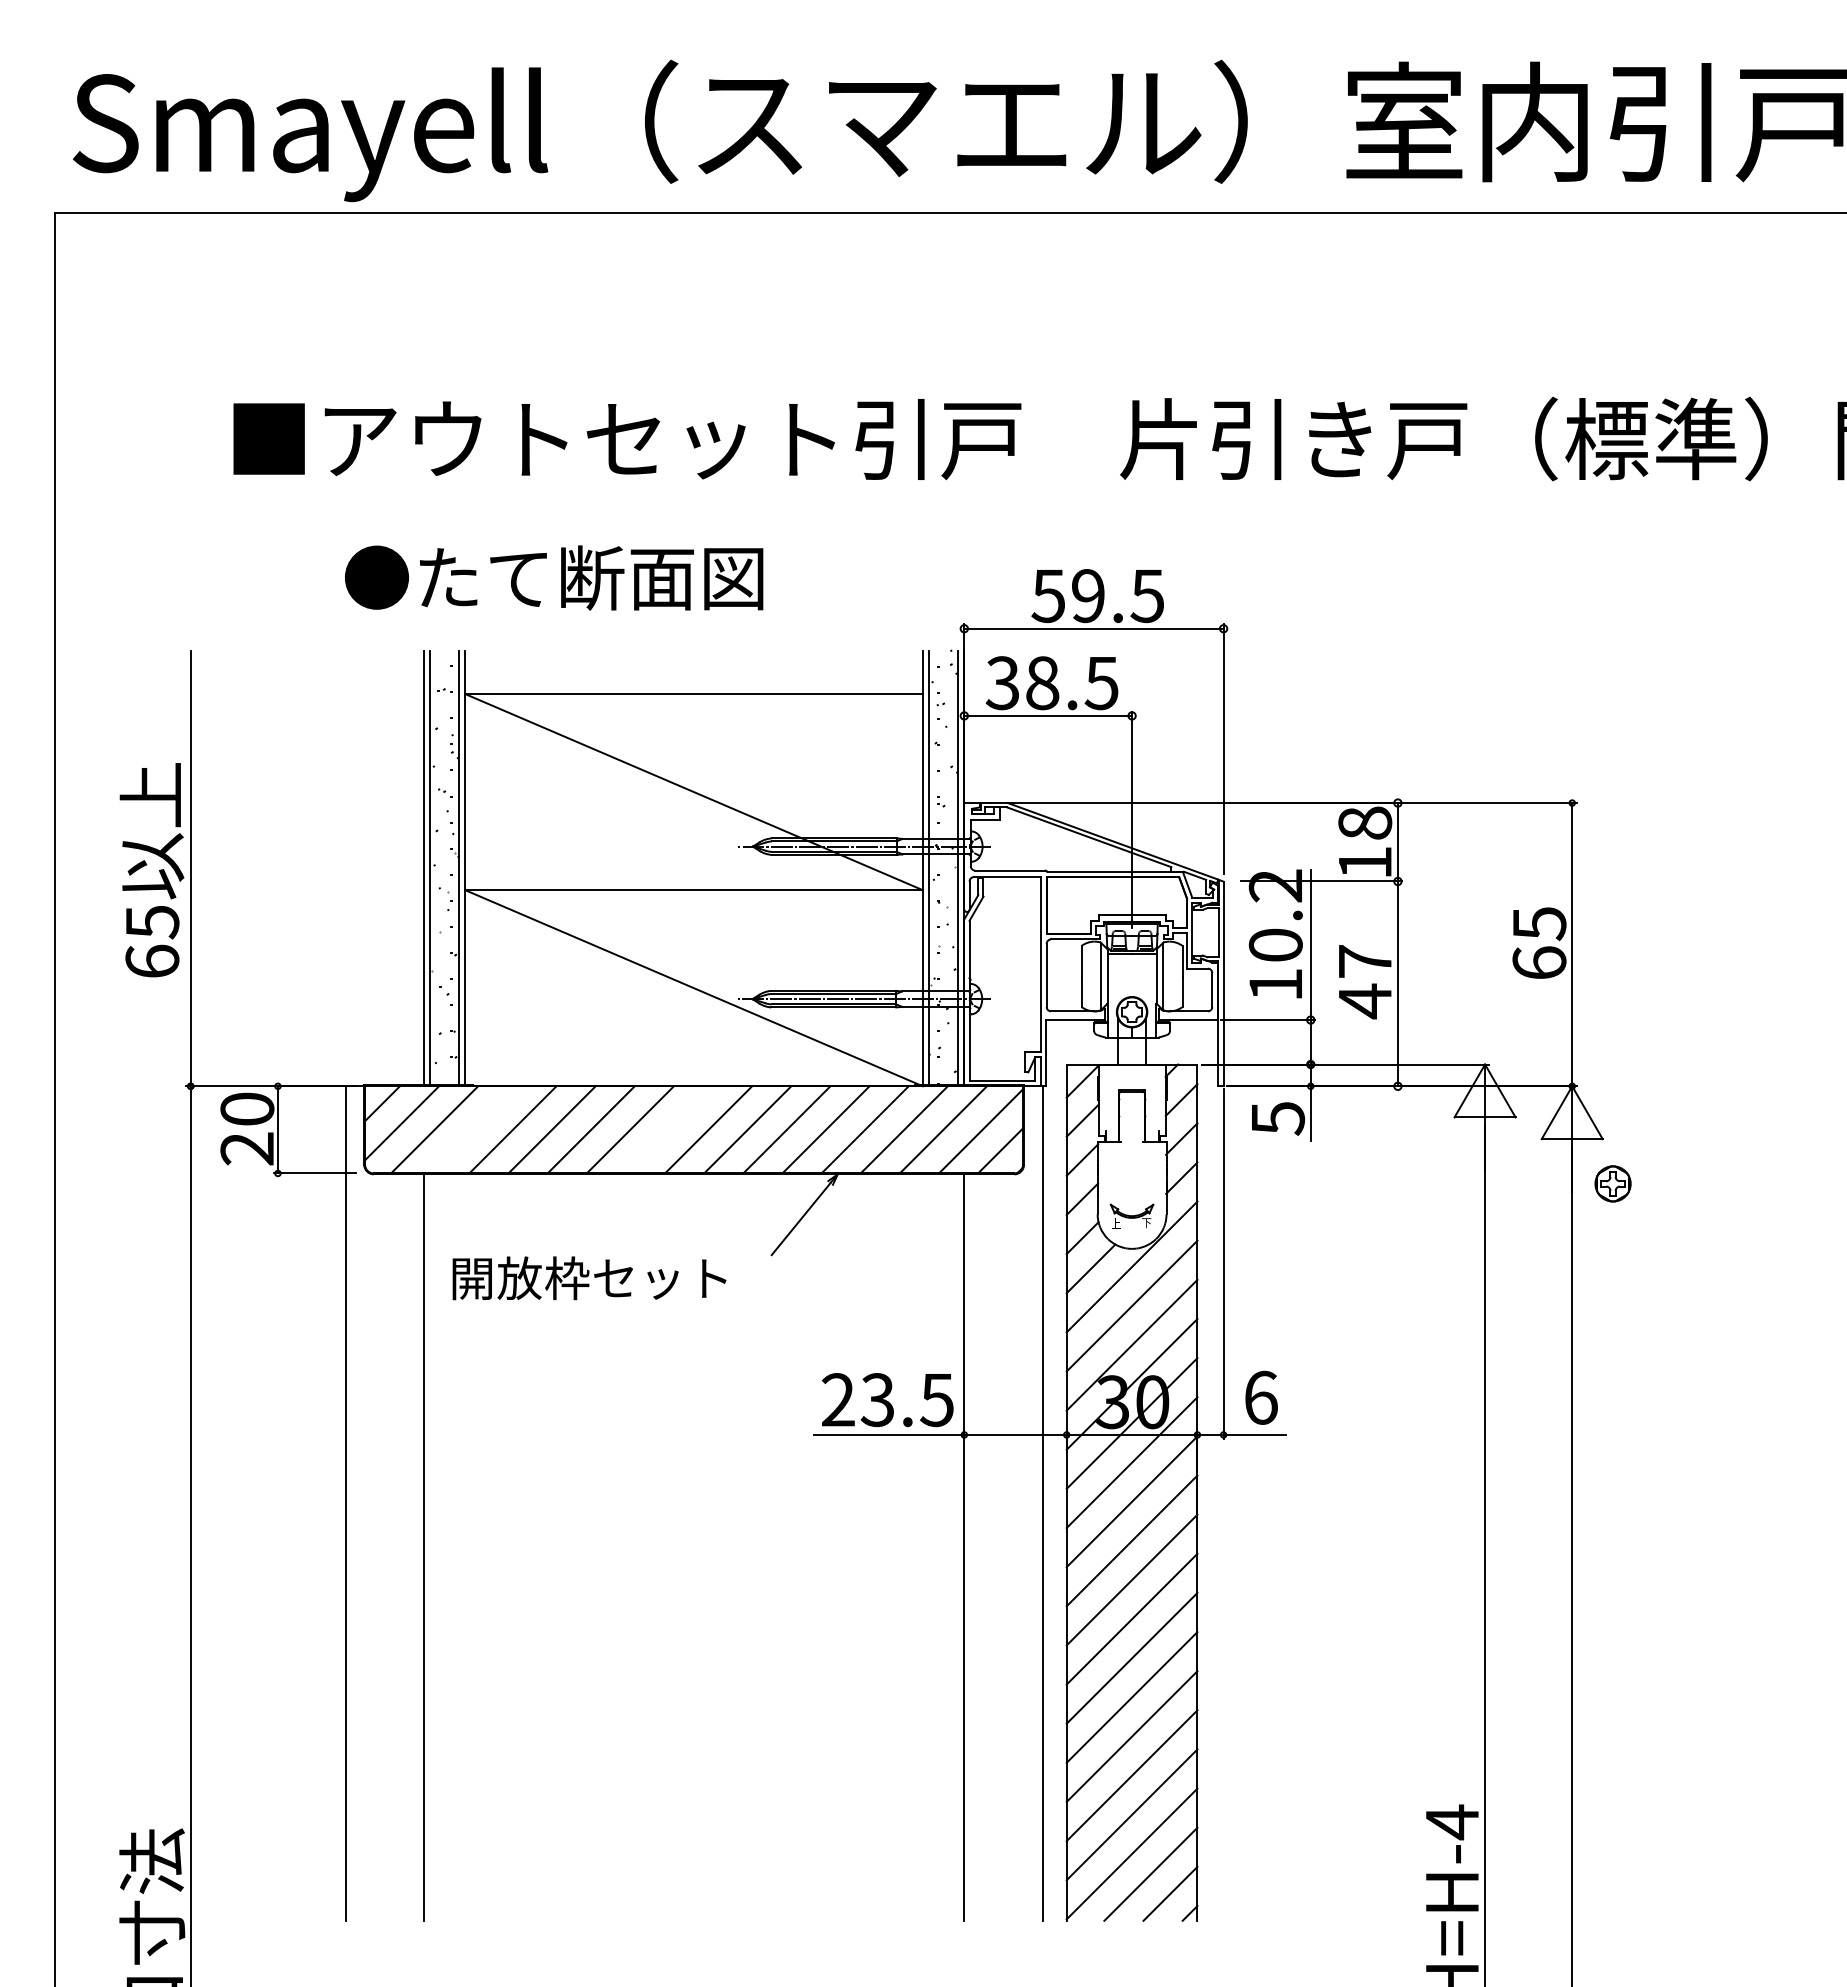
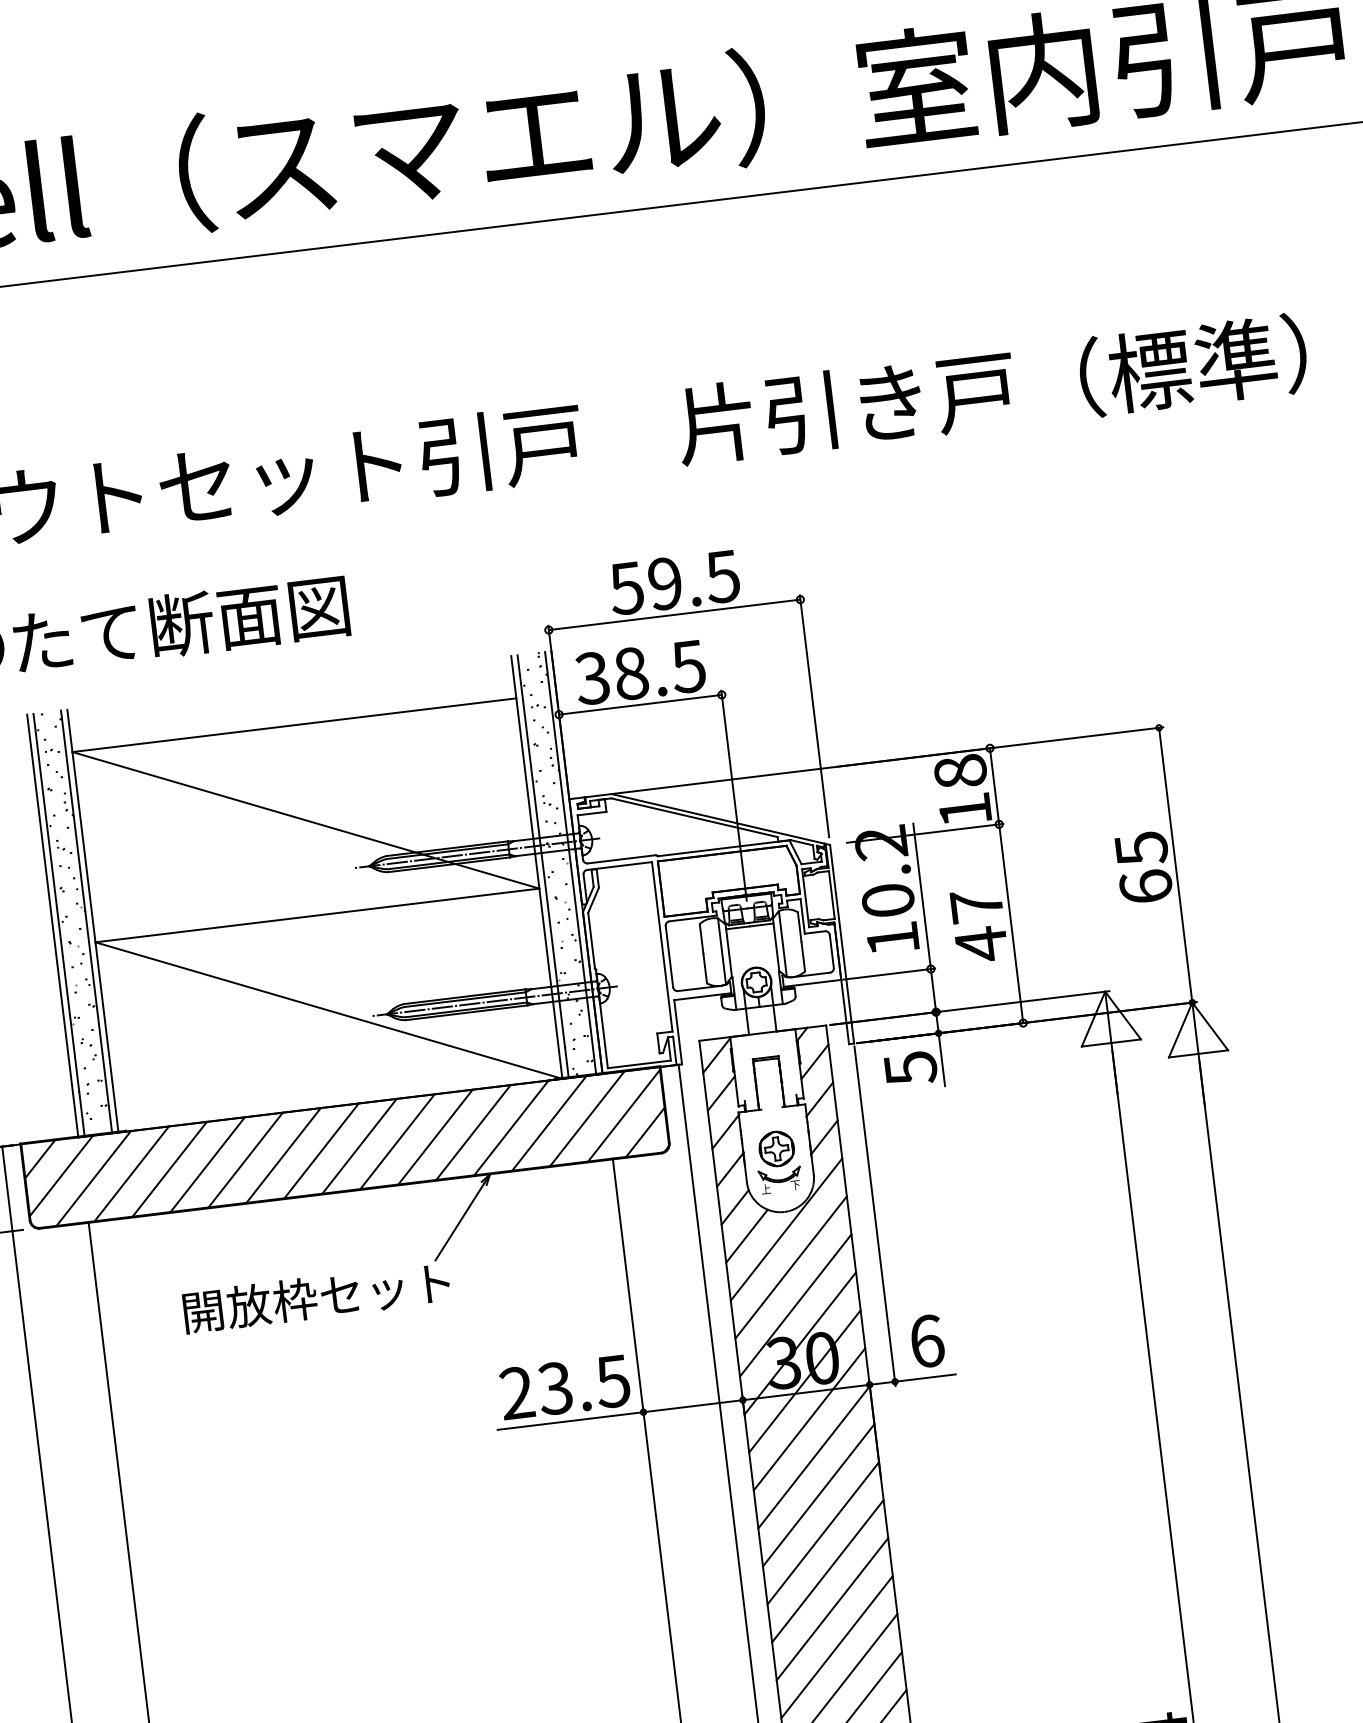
line: (473, 1129) -> (131, 1173), added
line: (669, 1129) -> (321, 1150), added
part: (1612, 1183) -> (776, 1148), moved
text: (589, 1278) -> (316, 1297), moved

